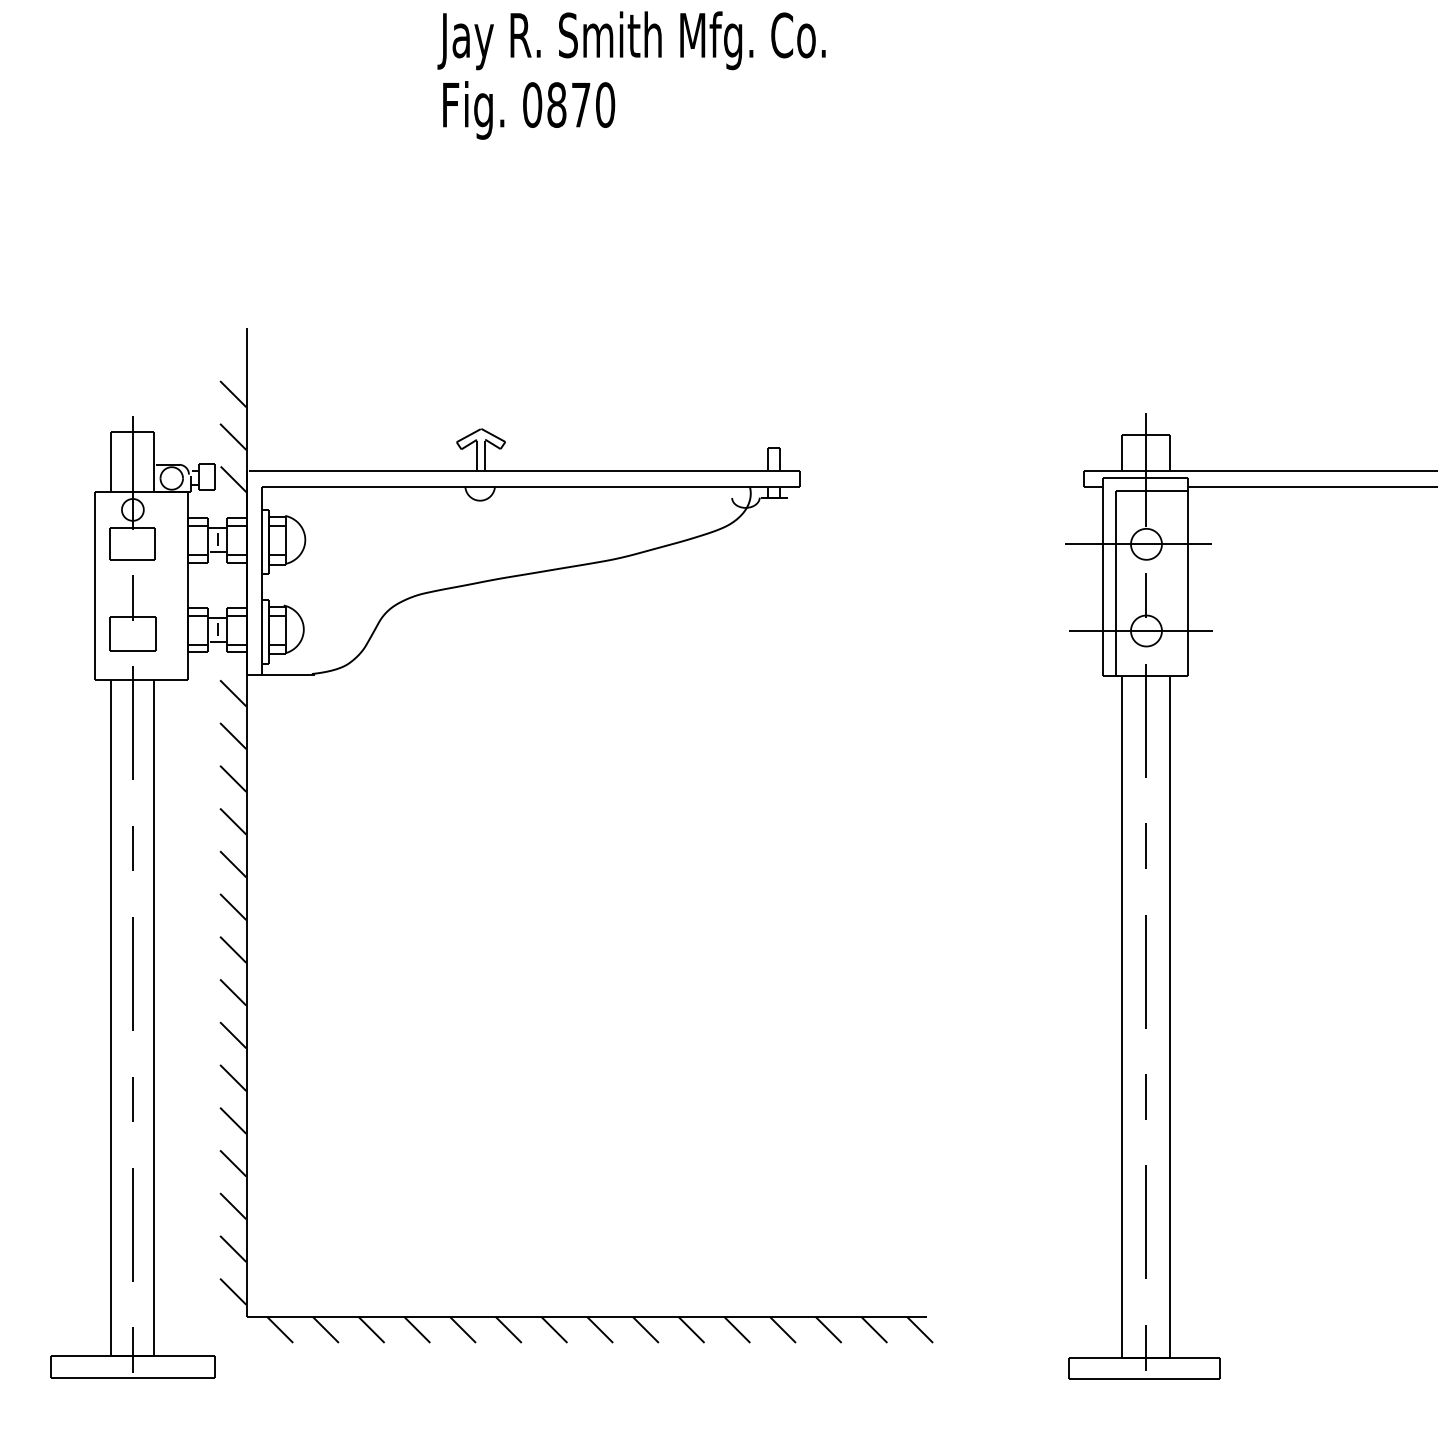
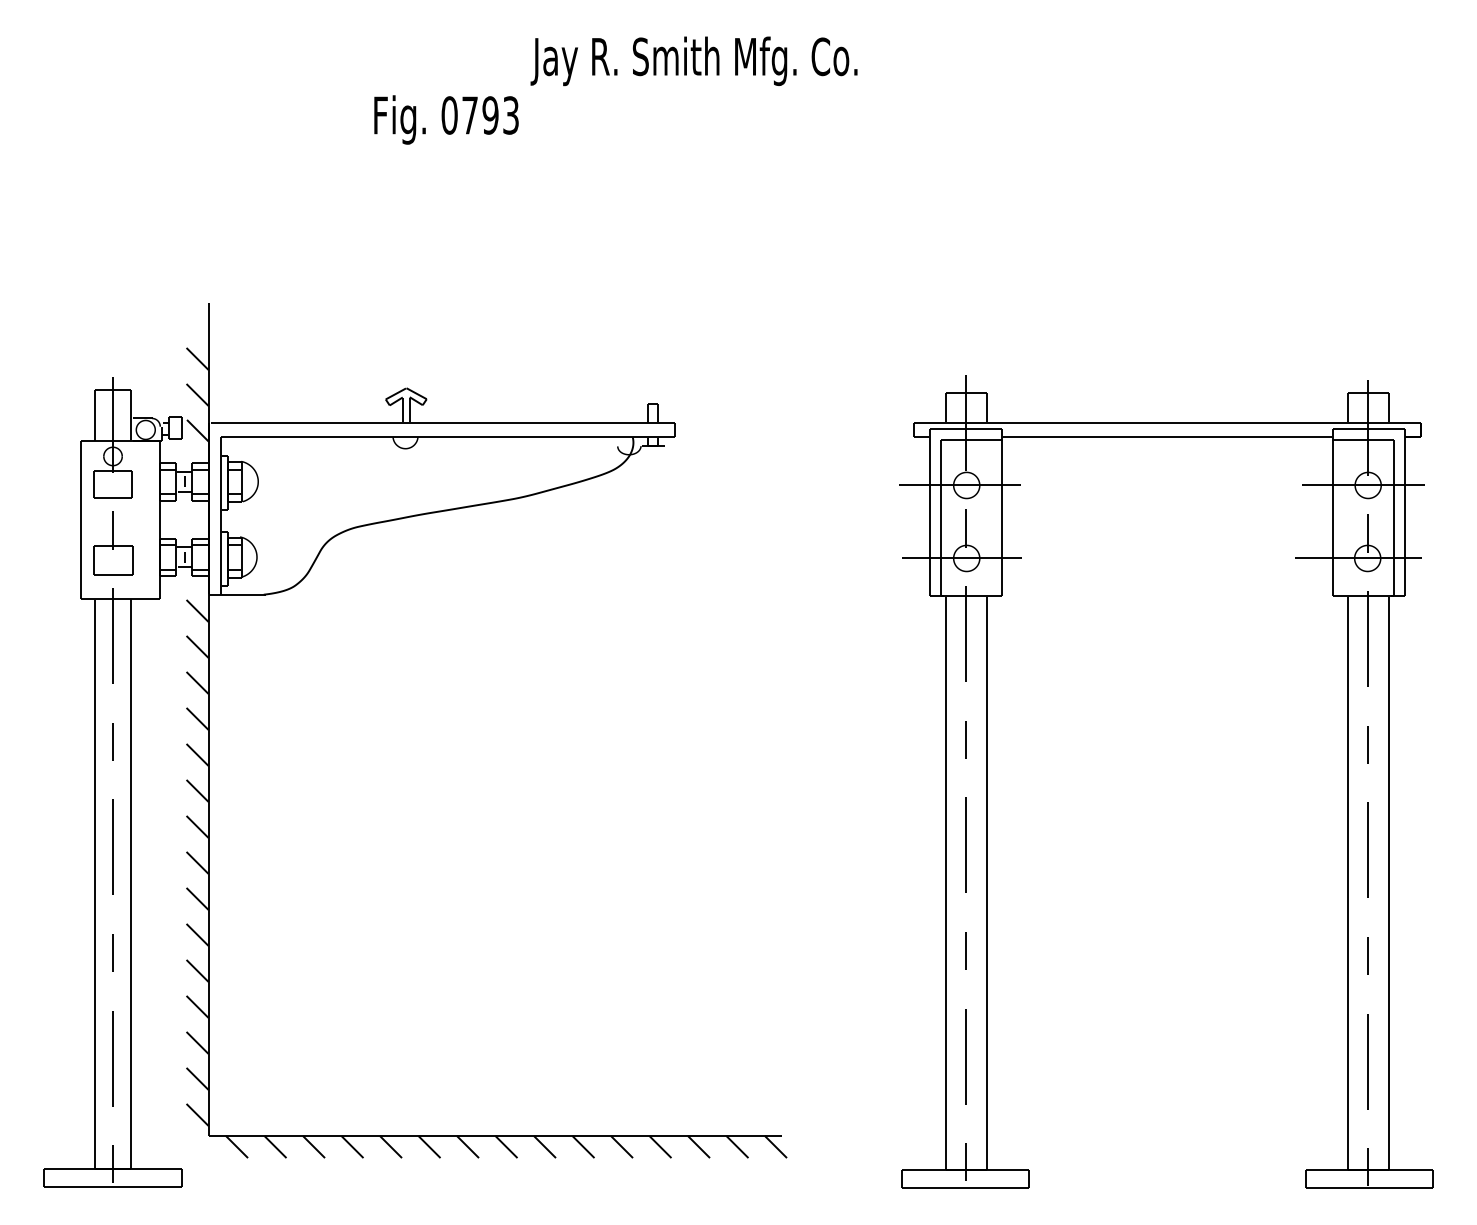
text: (630, 40) -> (693, 61), moved
text: (581, 105) -> (490, 115), 0870 -> 0793

